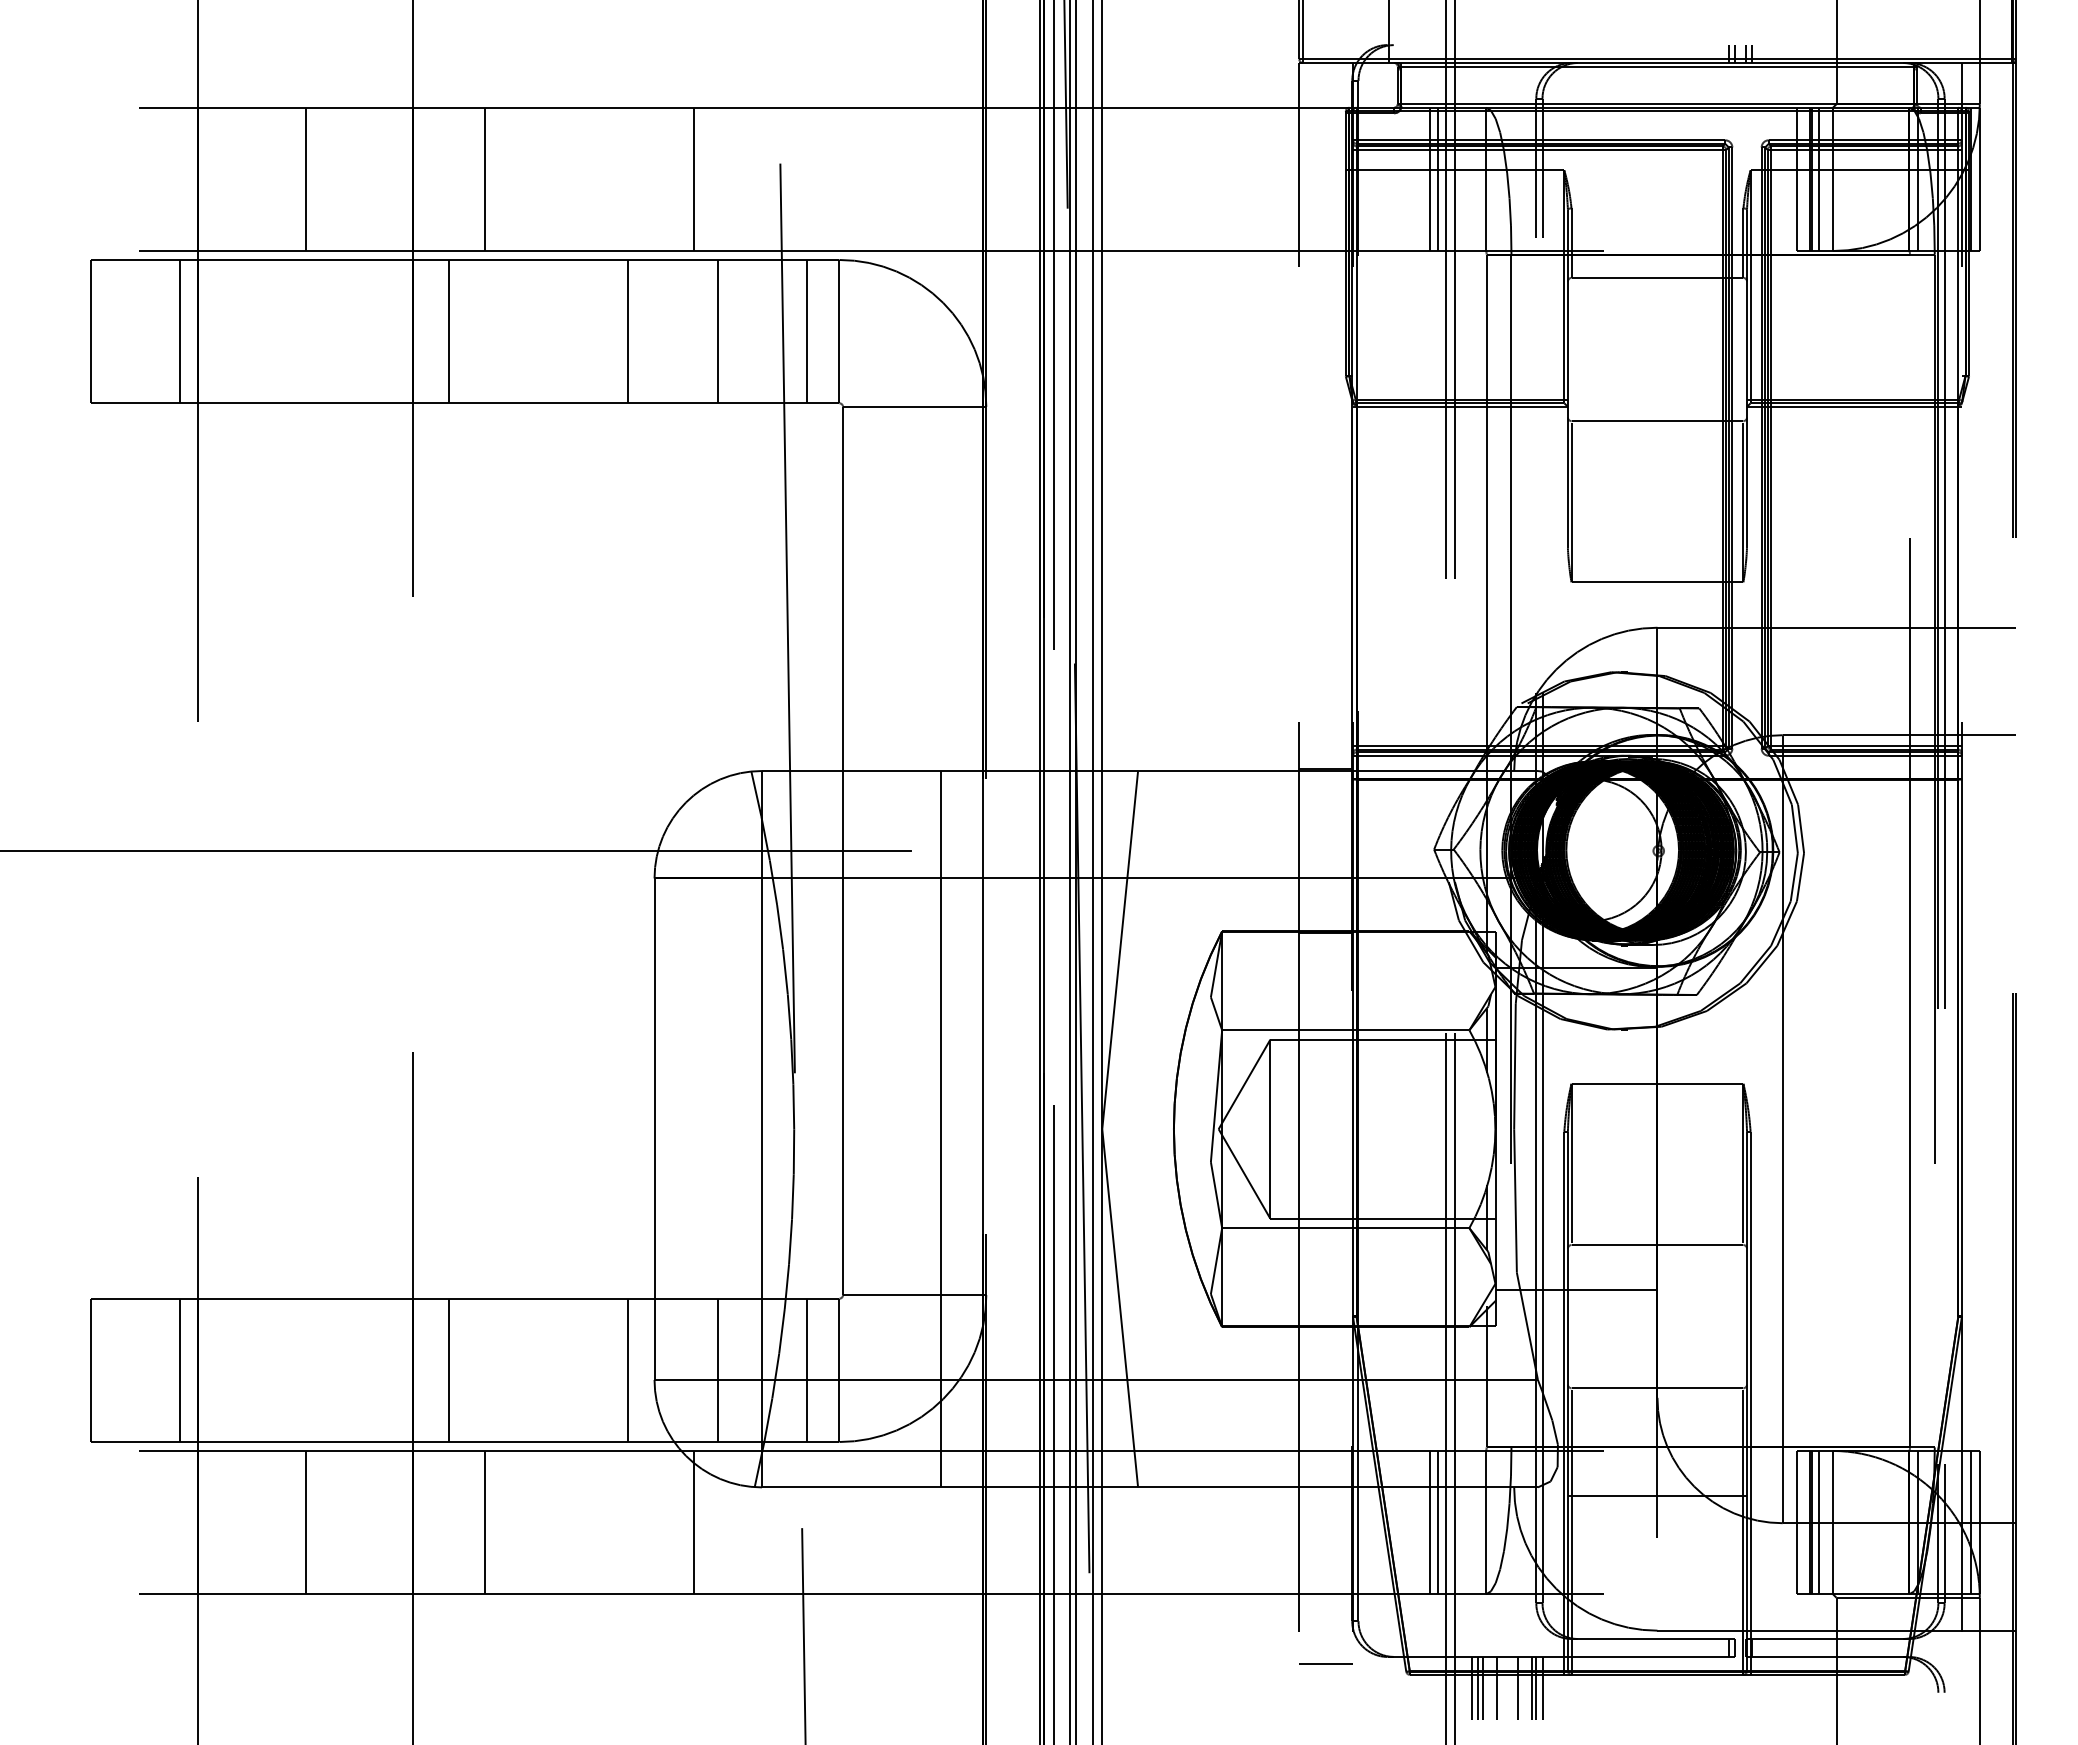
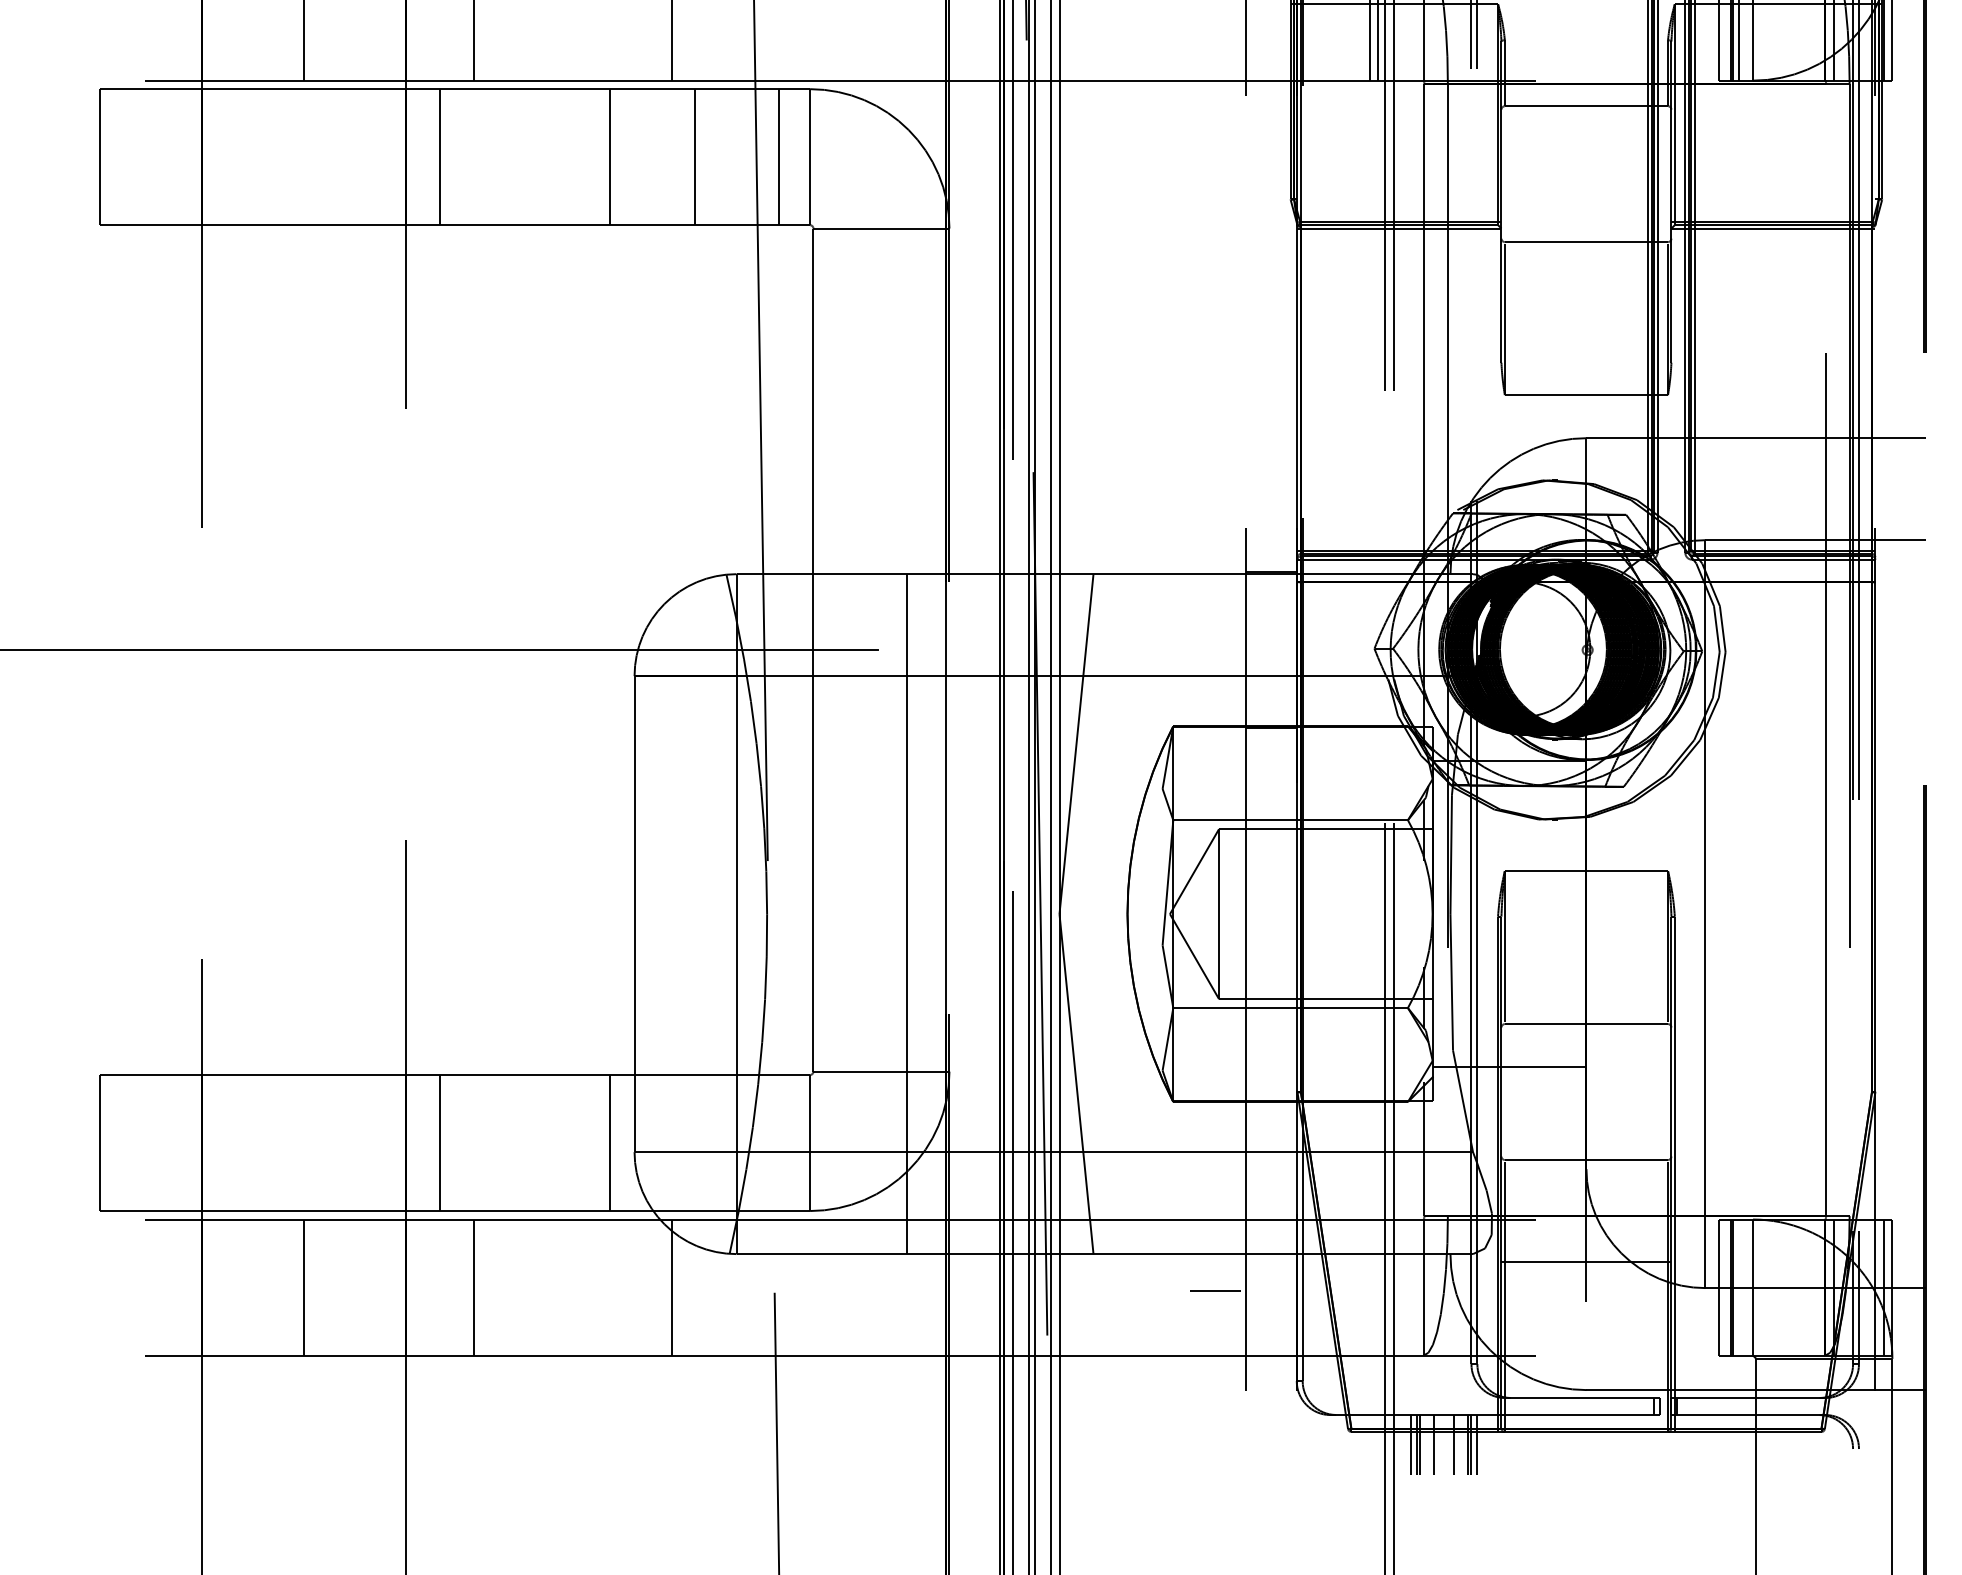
line: (180, 331) -> (184, 157), removed
line: (180, 1370) -> (184, 1143), removed
line: (717, 1370) -> (694, 1143), removed
line: (807, 1370) -> (779, 1143), removed
line: (1429, 1522) -> (1370, 1287), removed
line: (1437, 1522) -> (1377, 1287), removed
line: (1818, 1522) -> (1739, 1287), removed
line: (1325, 1663) -> (1214, 1290), moved

